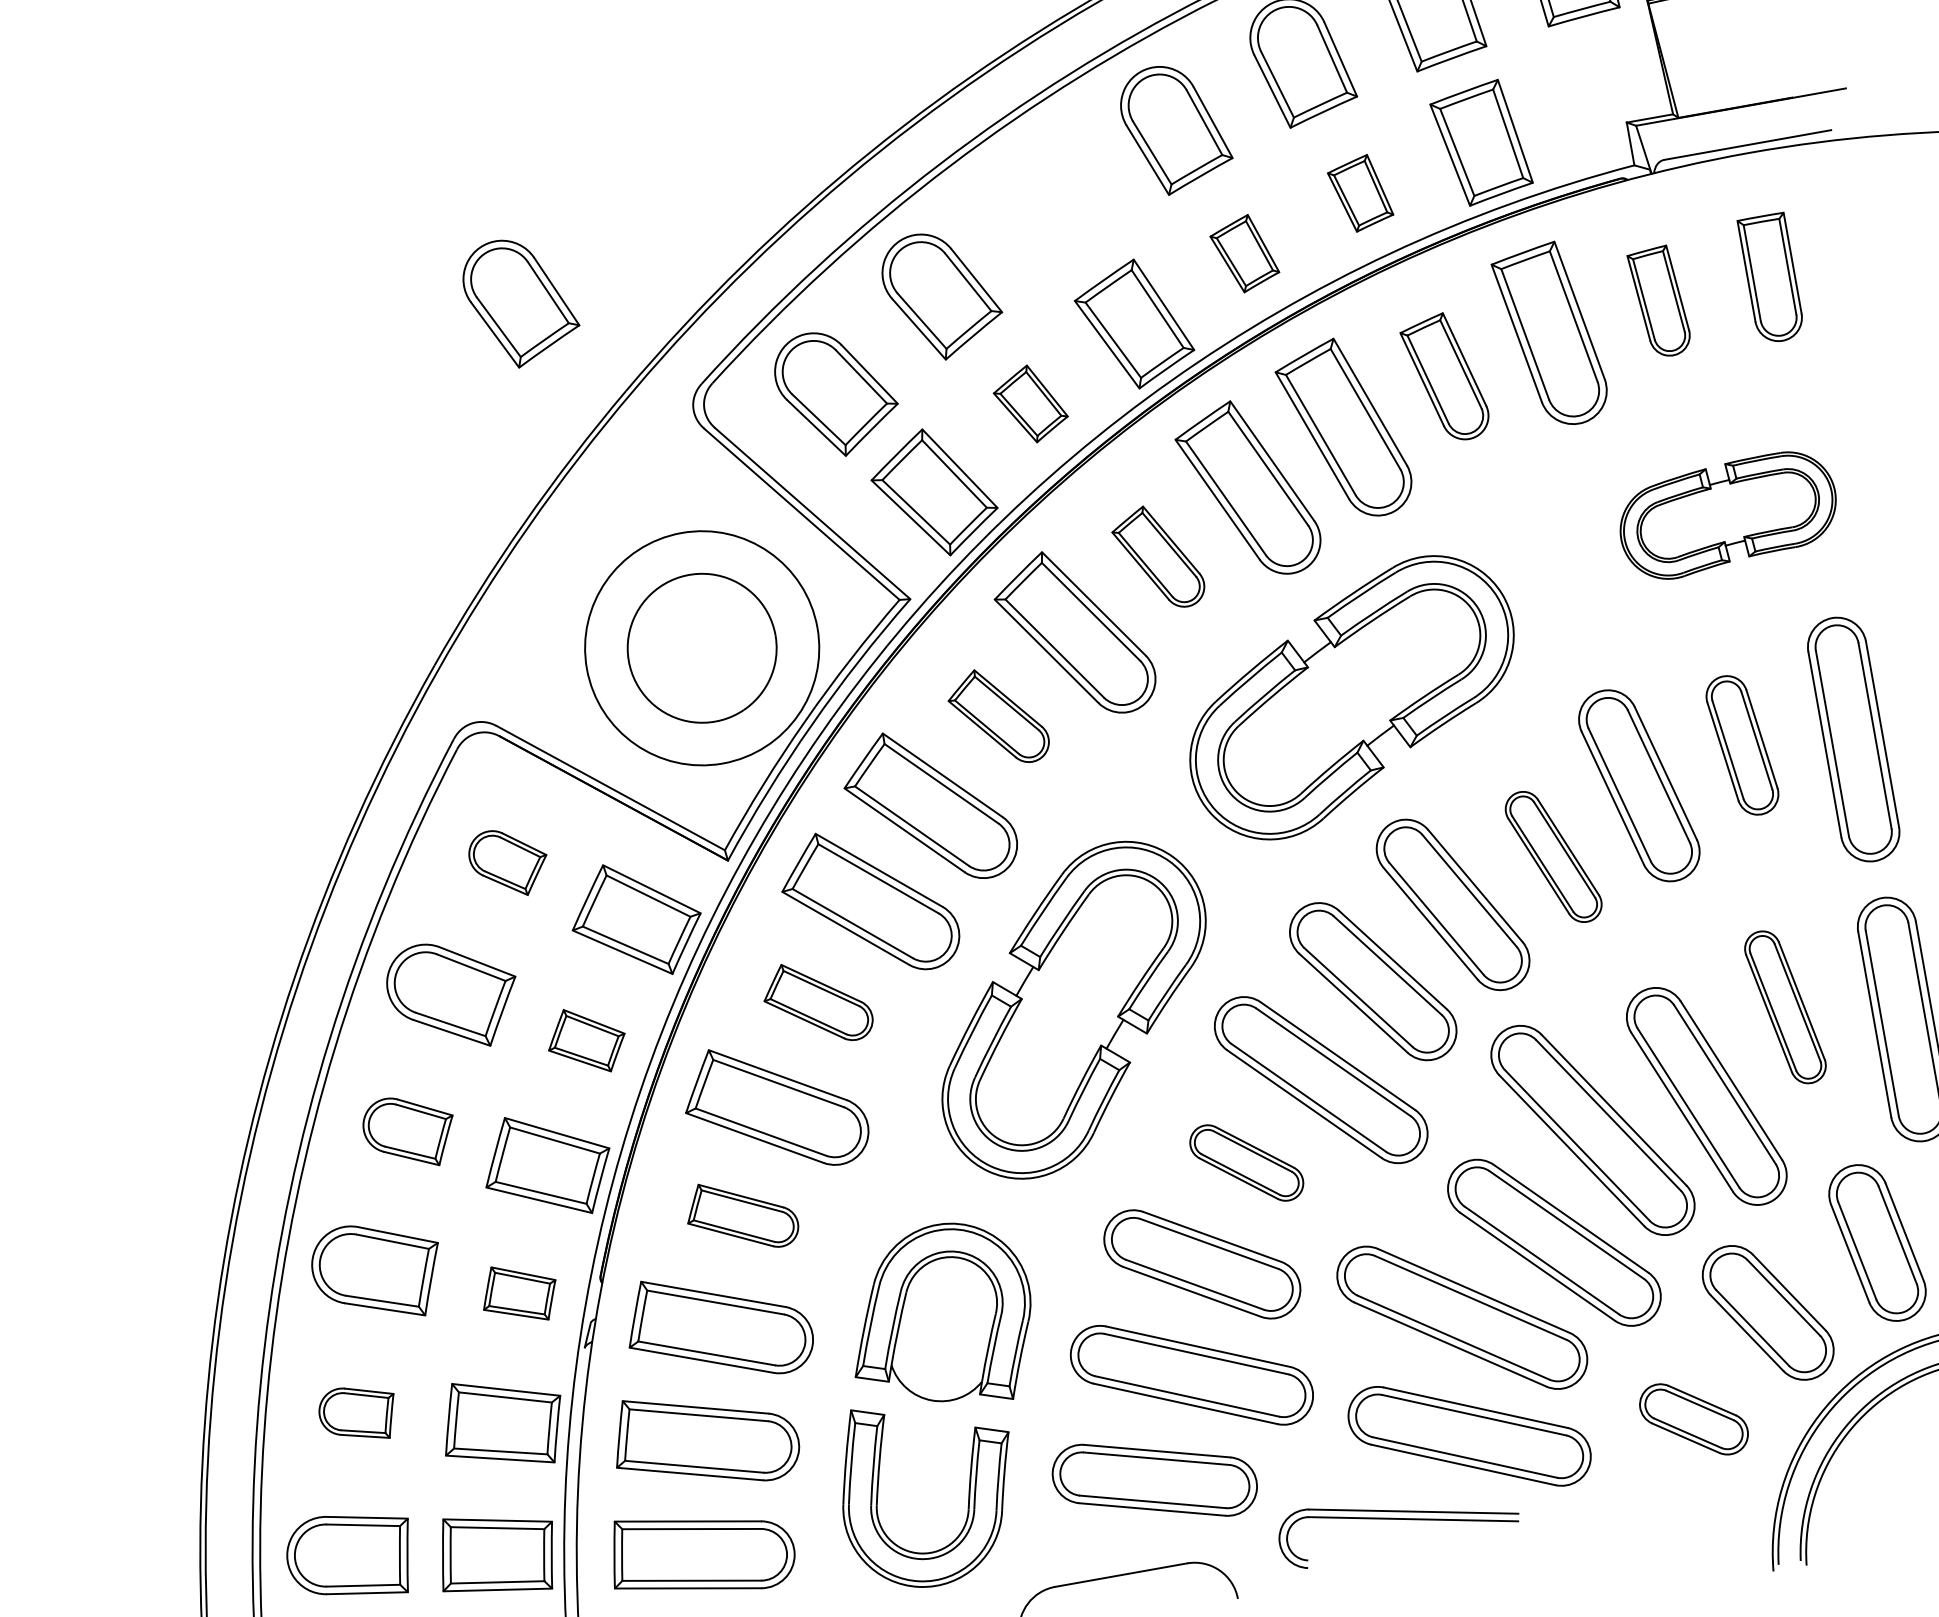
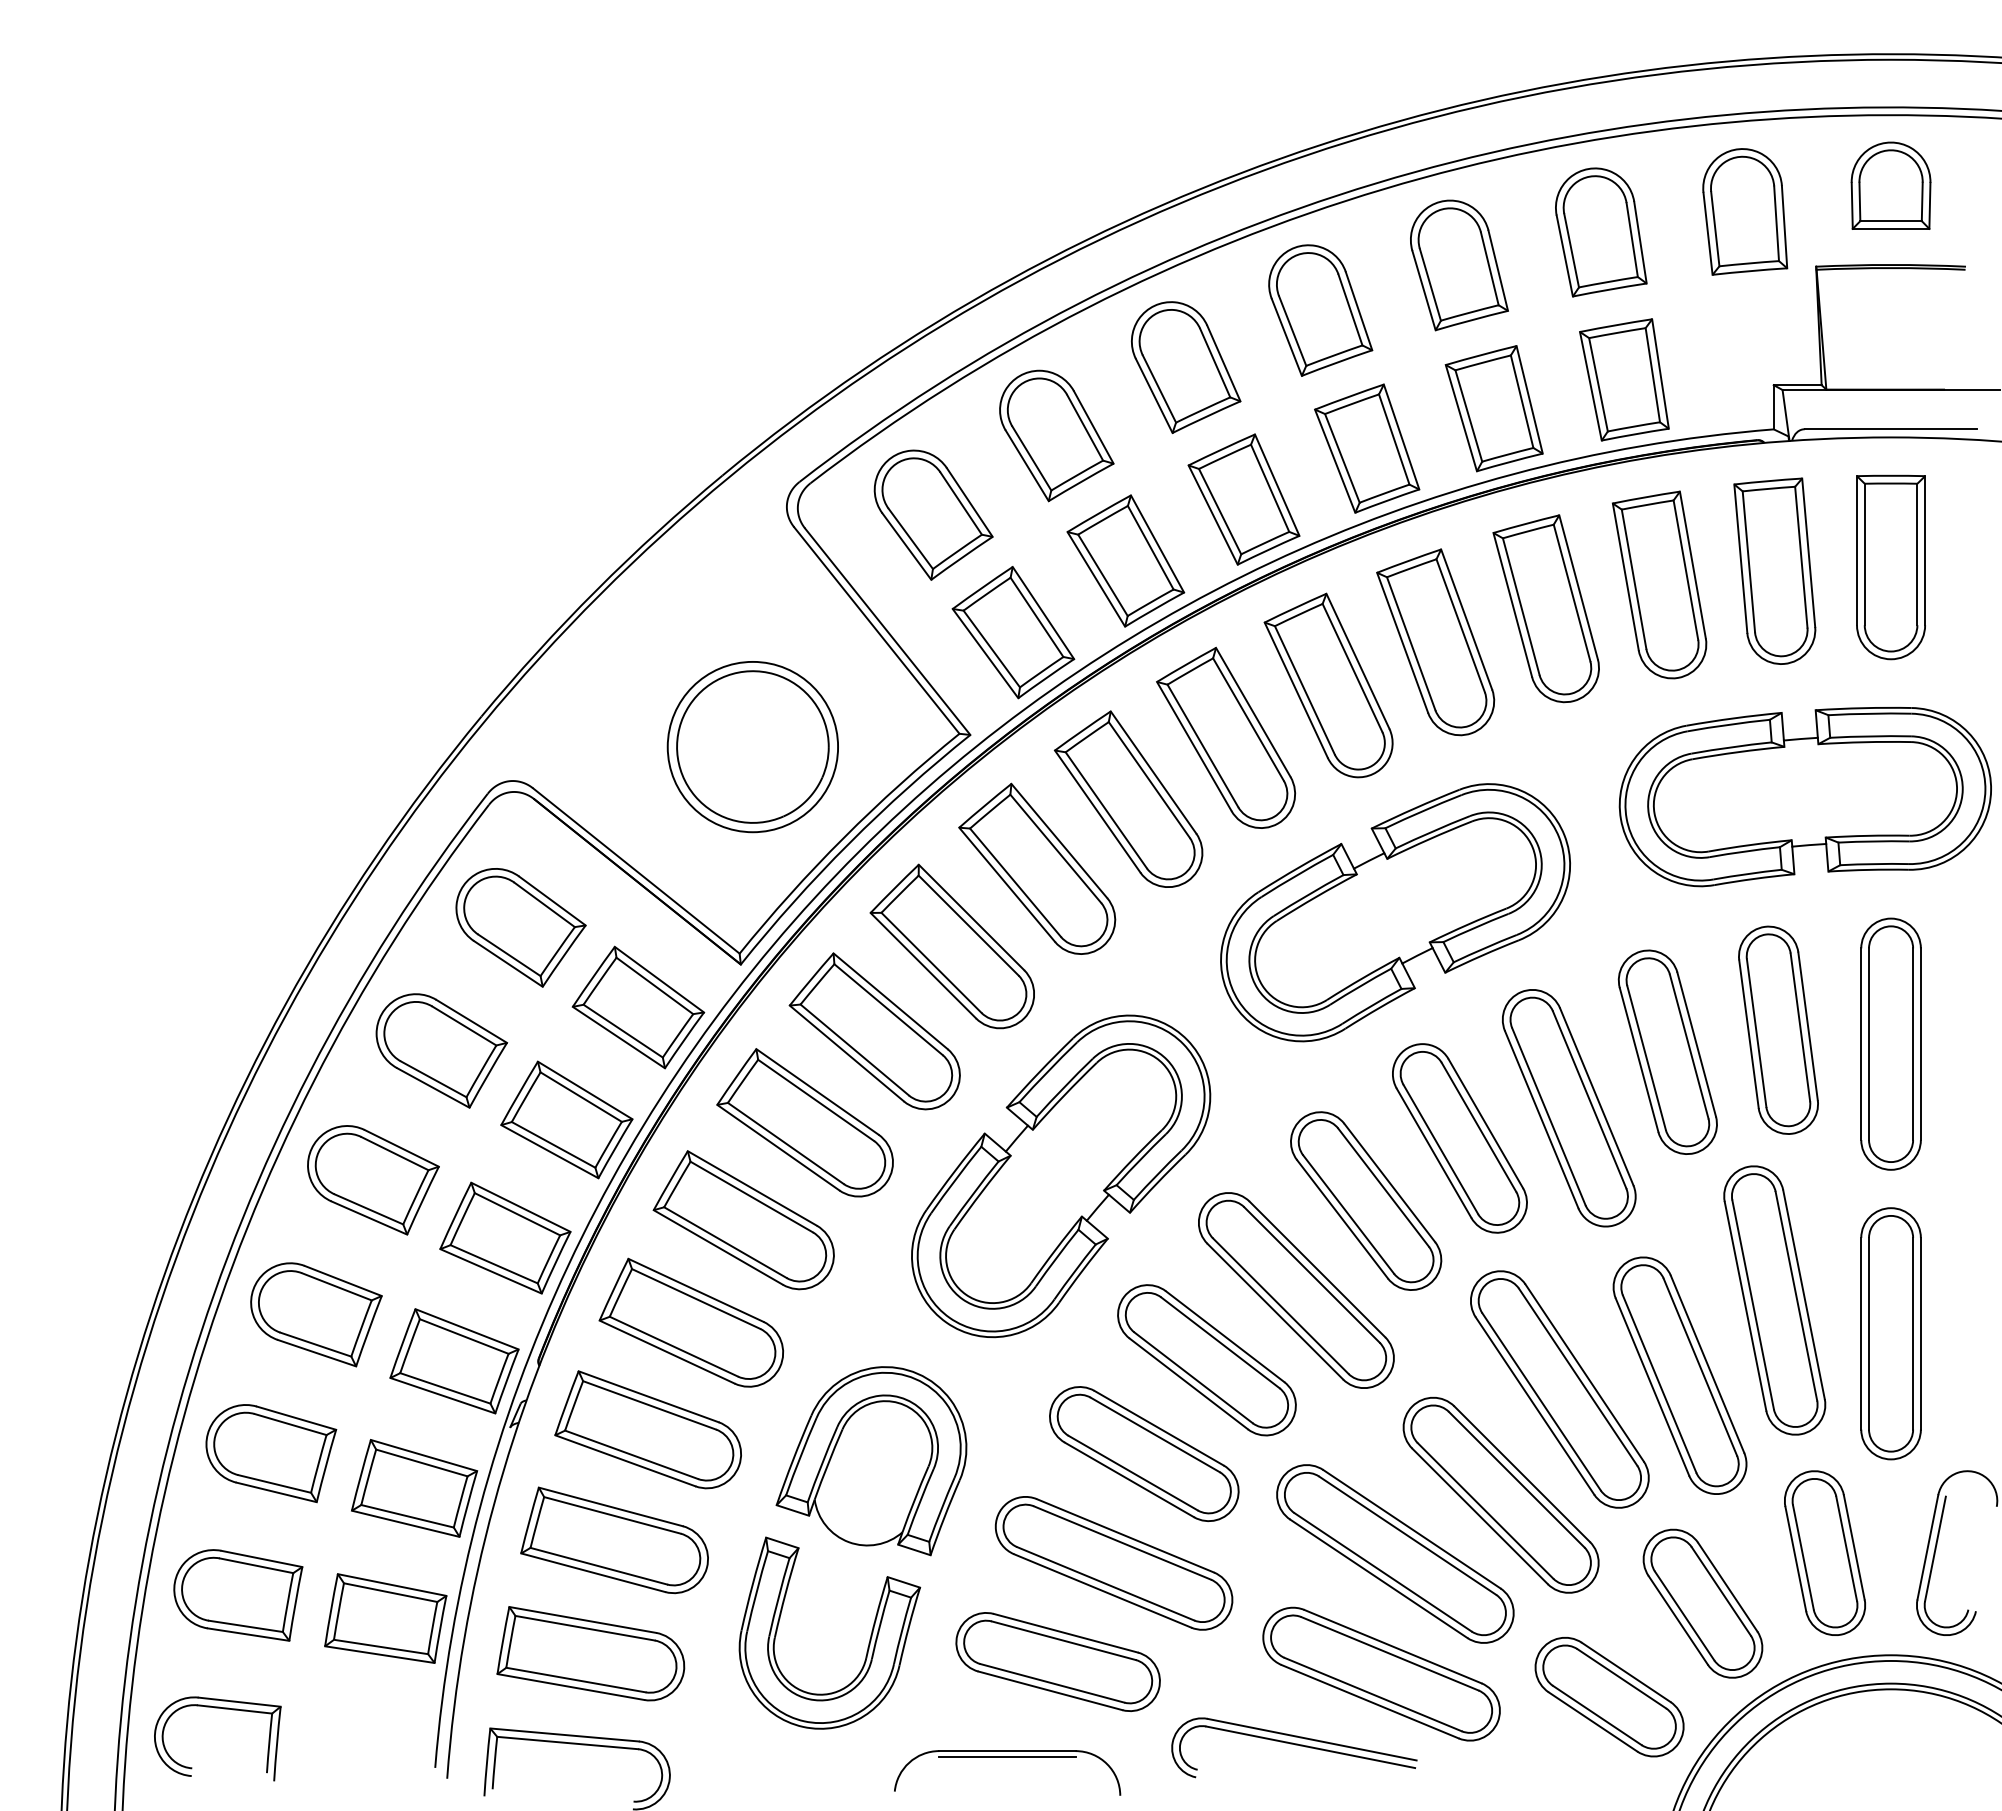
part: (1359, 193) -> (1493, 408), size x1.67
part: (1244, 253) -> (1367, 448), size x1.67
part: (1771, 278) -> (1890, 567), size x1.43
part: (521, 301) -> (1186, 367), moved
part: (1659, 301) -> (1774, 570), size x1.67
part: (1444, 377) -> (1545, 608), size x1.43
part: (1030, 403) -> (1125, 560), size x1.67
part: (1727, 515) -> (1804, 797), size x1.67
part: (1158, 557) -> (1226, 737), size x1.67
circle: (701, 647) -> (752, 746), size x0.71
part: (998, 716) -> (1037, 868), size x1.67
part: (1742, 744) -> (1778, 1029), size x1.43
part: (1553, 857) -> (1569, 1108), size x1.67
part: (508, 862) -> (520, 927), size x1.67
part: (816, 1002) -> (804, 1122), size x1.67
part: (1785, 1007) -> (1774, 1300), size x1.67
part: (586, 1040) -> (566, 1119), size x1.67
part: (410, 1132) -> (373, 1180), size x1.43
part: (1246, 1163) -> (1206, 1360), size x1.67
part: (740, 1215) -> (690, 1322), size x1.67
part: (519, 1293) -> (454, 1361), size x1.67
part: (358, 1414) -> (271, 1453), size x1.67
part: (1693, 1419) -> (1609, 1697), size x1.43
line: (1122, 1580) -> (1007, 1756), added

